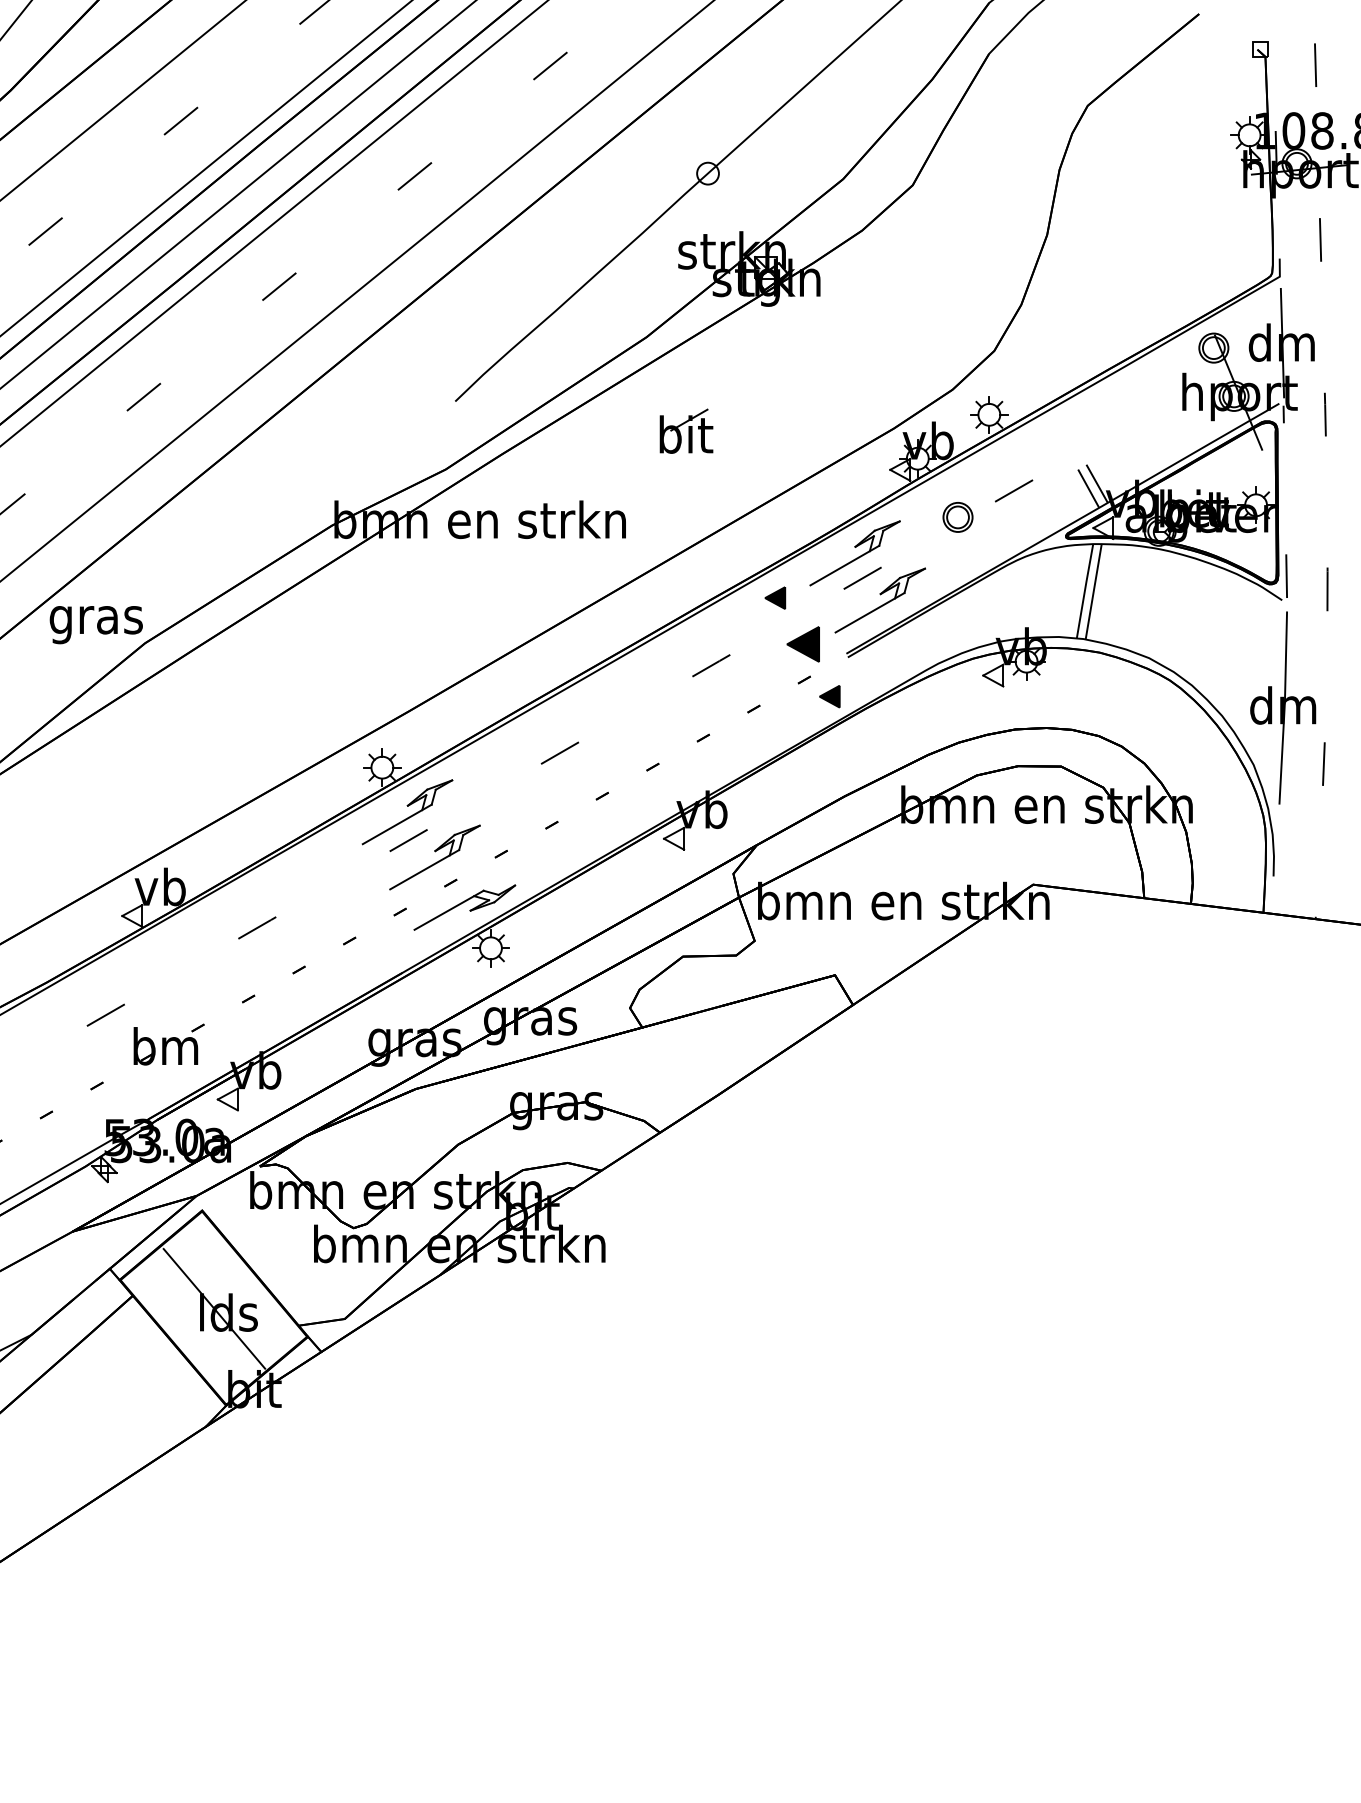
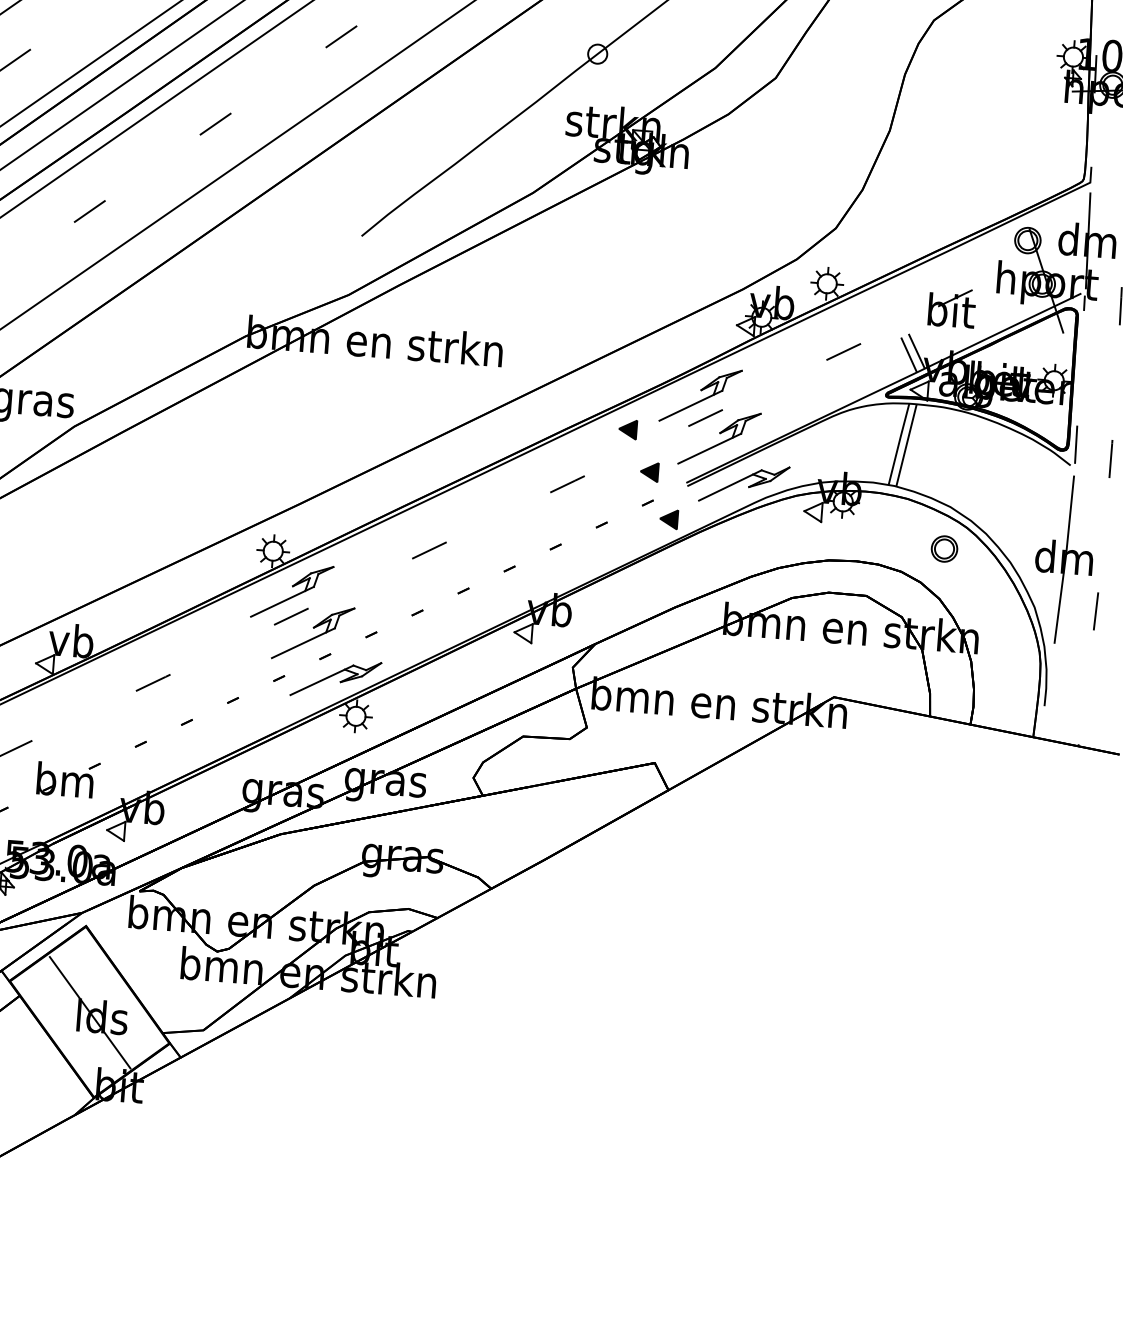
part: (686, 430) -> (952, 307), moved
part: (957, 517) -> (944, 549), moved
part: (803, 644) -> (649, 471), size x0.62
part: (912, 649) -> (744, 483), added

